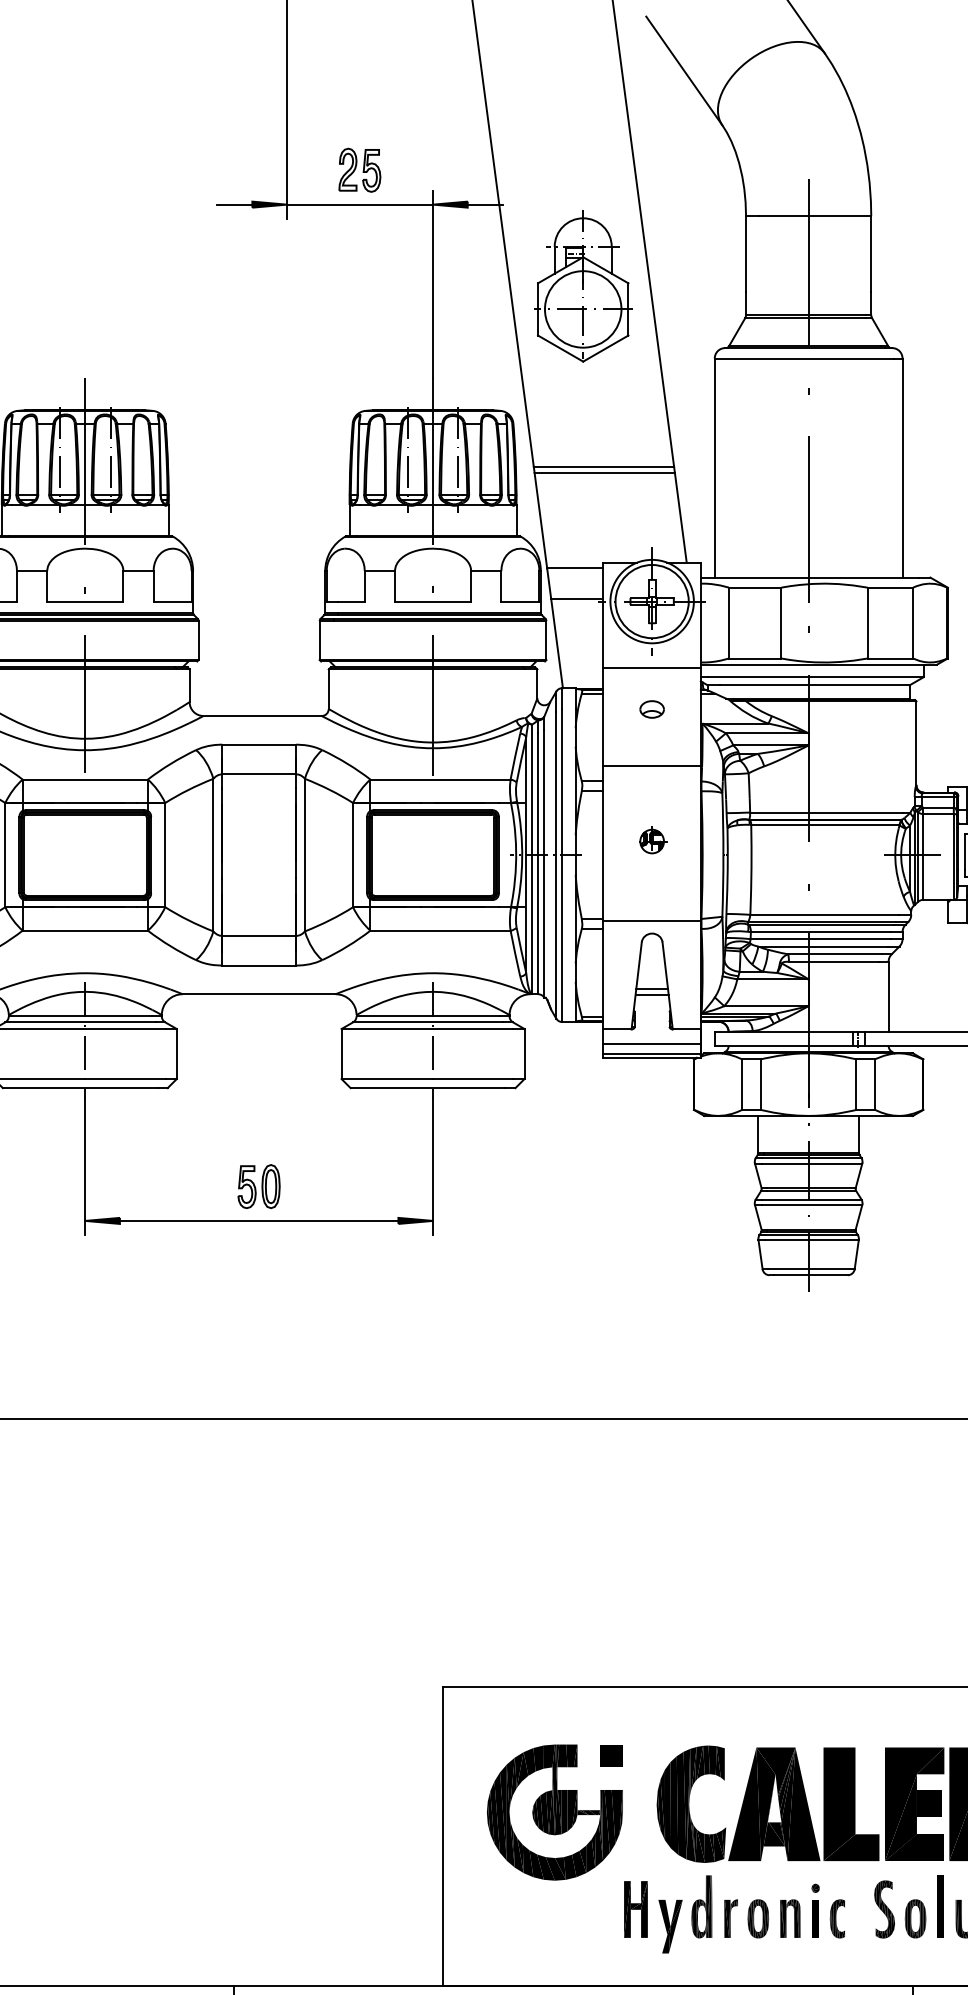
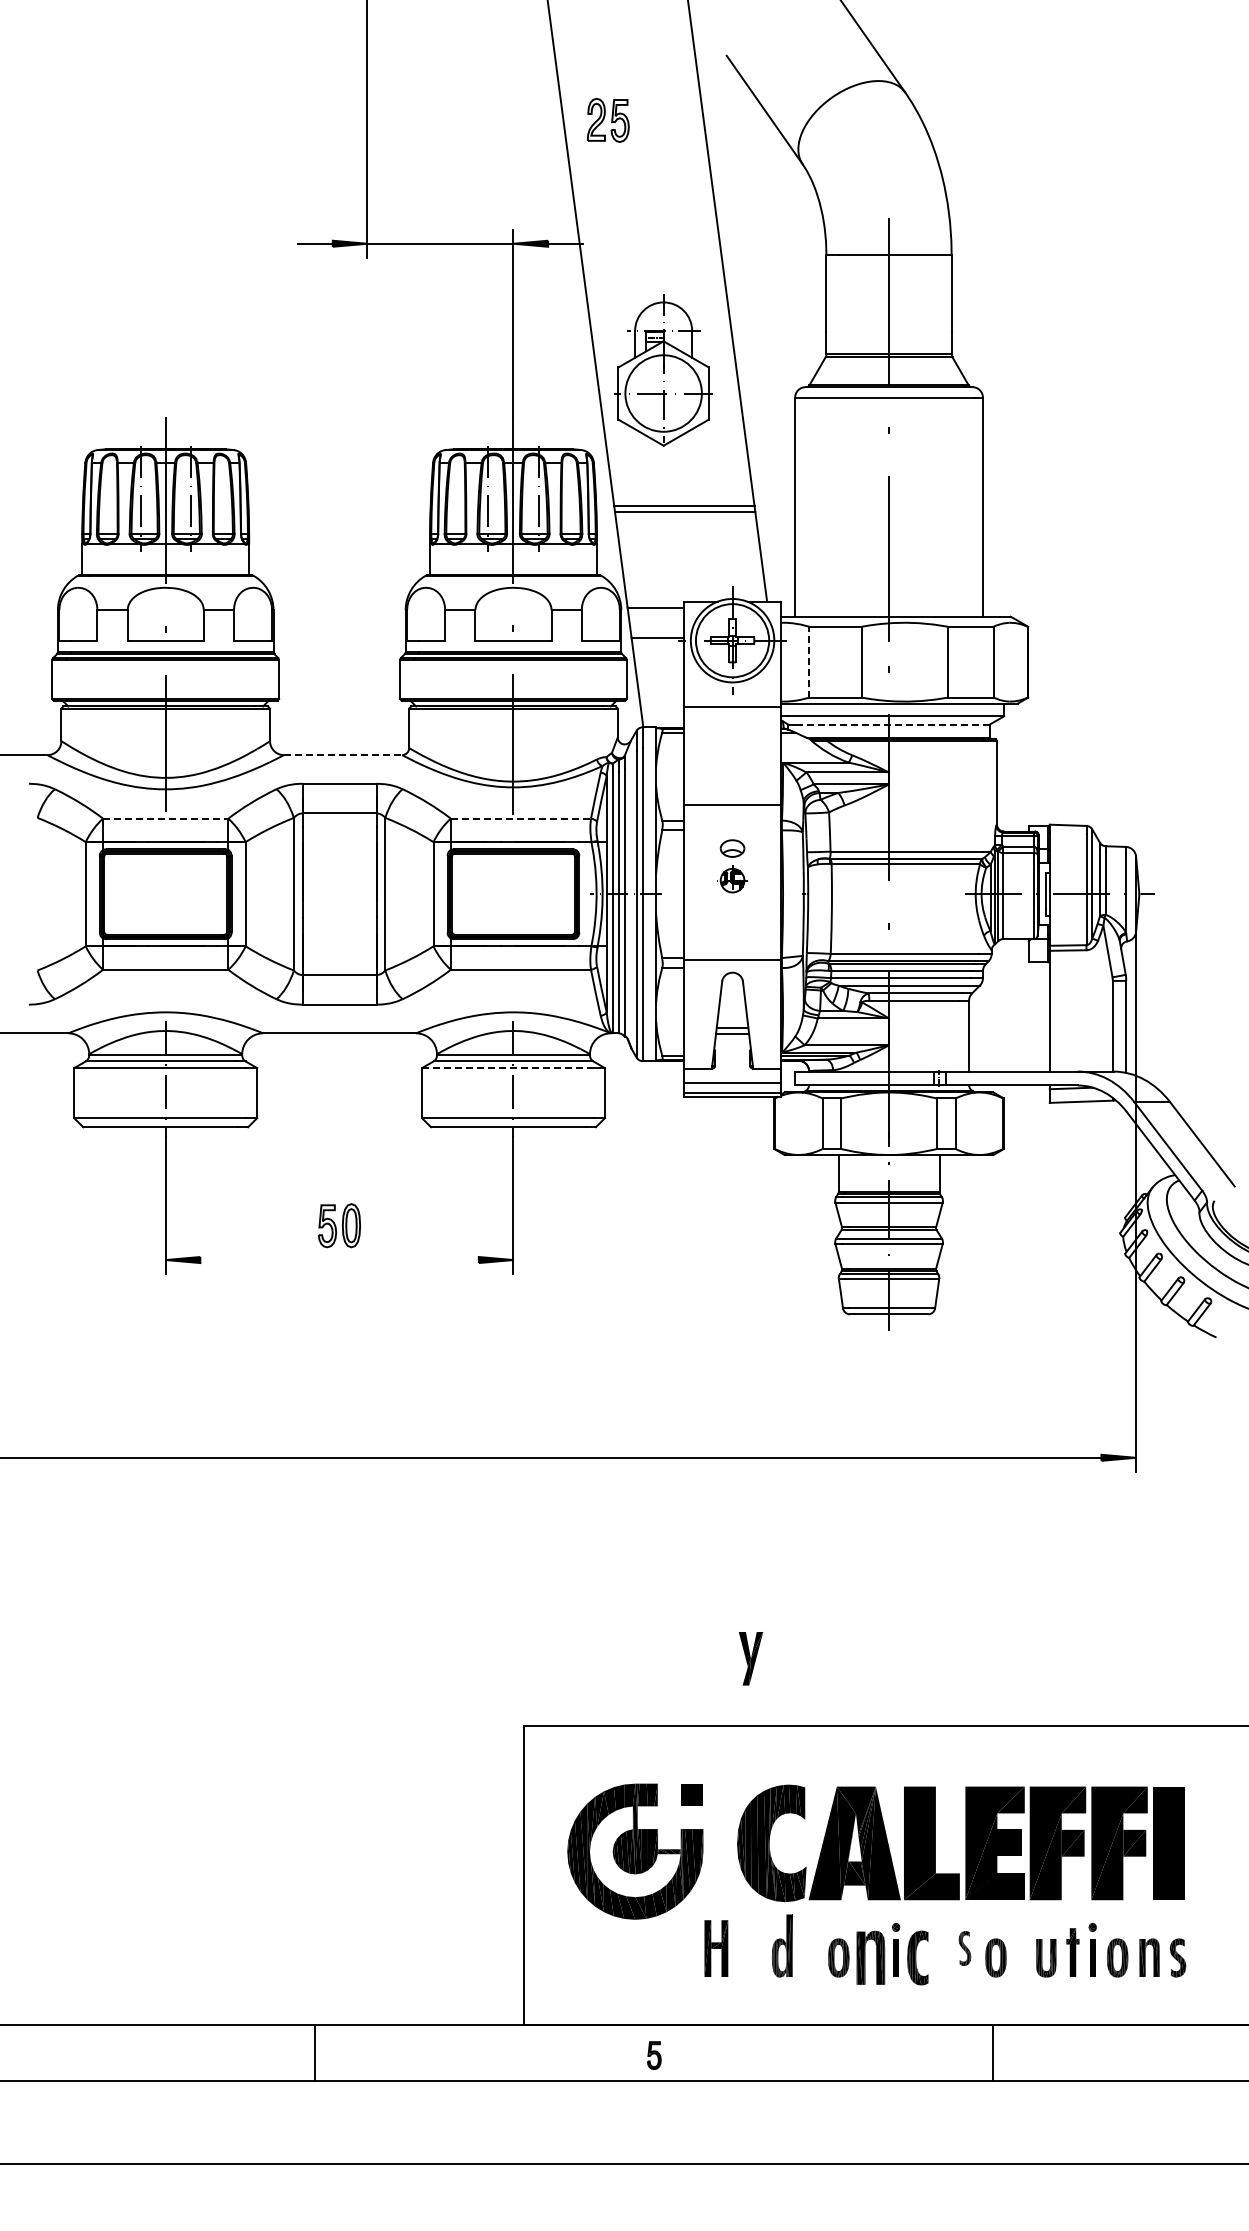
part: (359, 170) -> (607, 120), moved
part: (583, 286) -> (663, 370), moved
line: (729, 622) -> (809, 661), solid -> dashed
line: (815, 685) -> (895, 724), solid -> dashed
part: (652, 709) -> (732, 848), moved
line: (263, 716) -> (343, 755), solid -> dashed
line: (85, 779) -> (165, 818), solid -> dashed
line: (441, 779) -> (521, 818), solid -> dashed
line: (427, 1029) -> (507, 1068), solid -> dashed
line: (259, 1221) -> (339, 1260), removed
part: (940, 1906) -> (1020, 1945), removed
part: (884, 1909) -> (964, 1948), size x0.6
part: (731, 1918) -> (811, 1957), removed
part: (790, 1918) -> (870, 1957), size x1.4
part: (837, 1918) -> (917, 1957), size x1.4
part: (671, 1926) -> (751, 1658), moved

